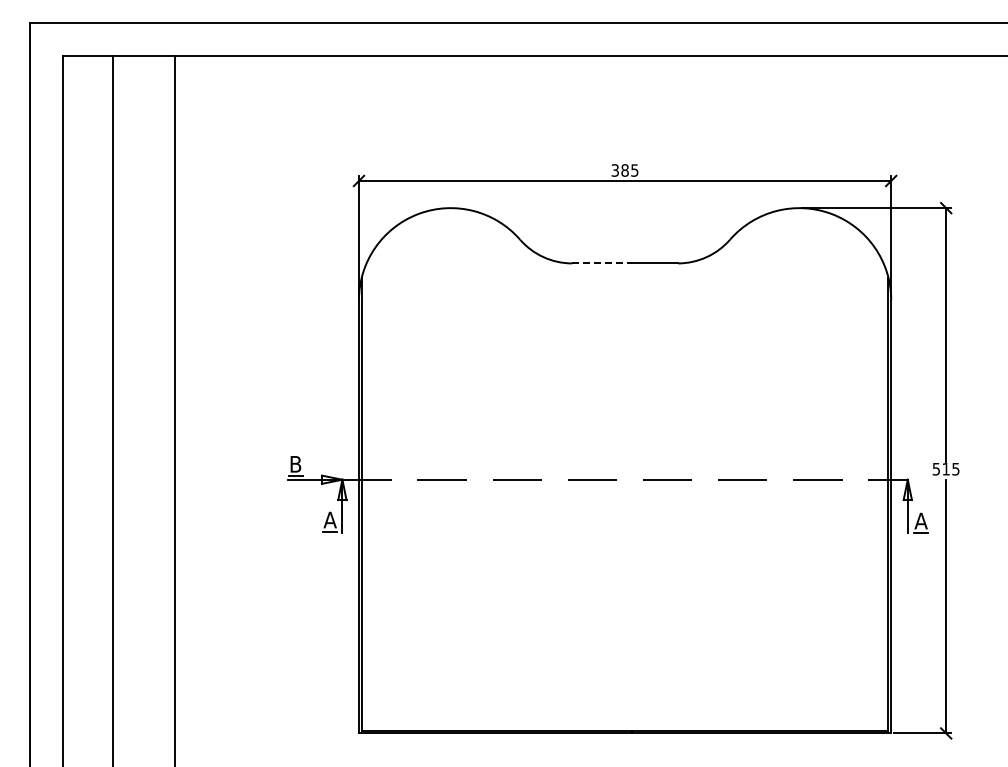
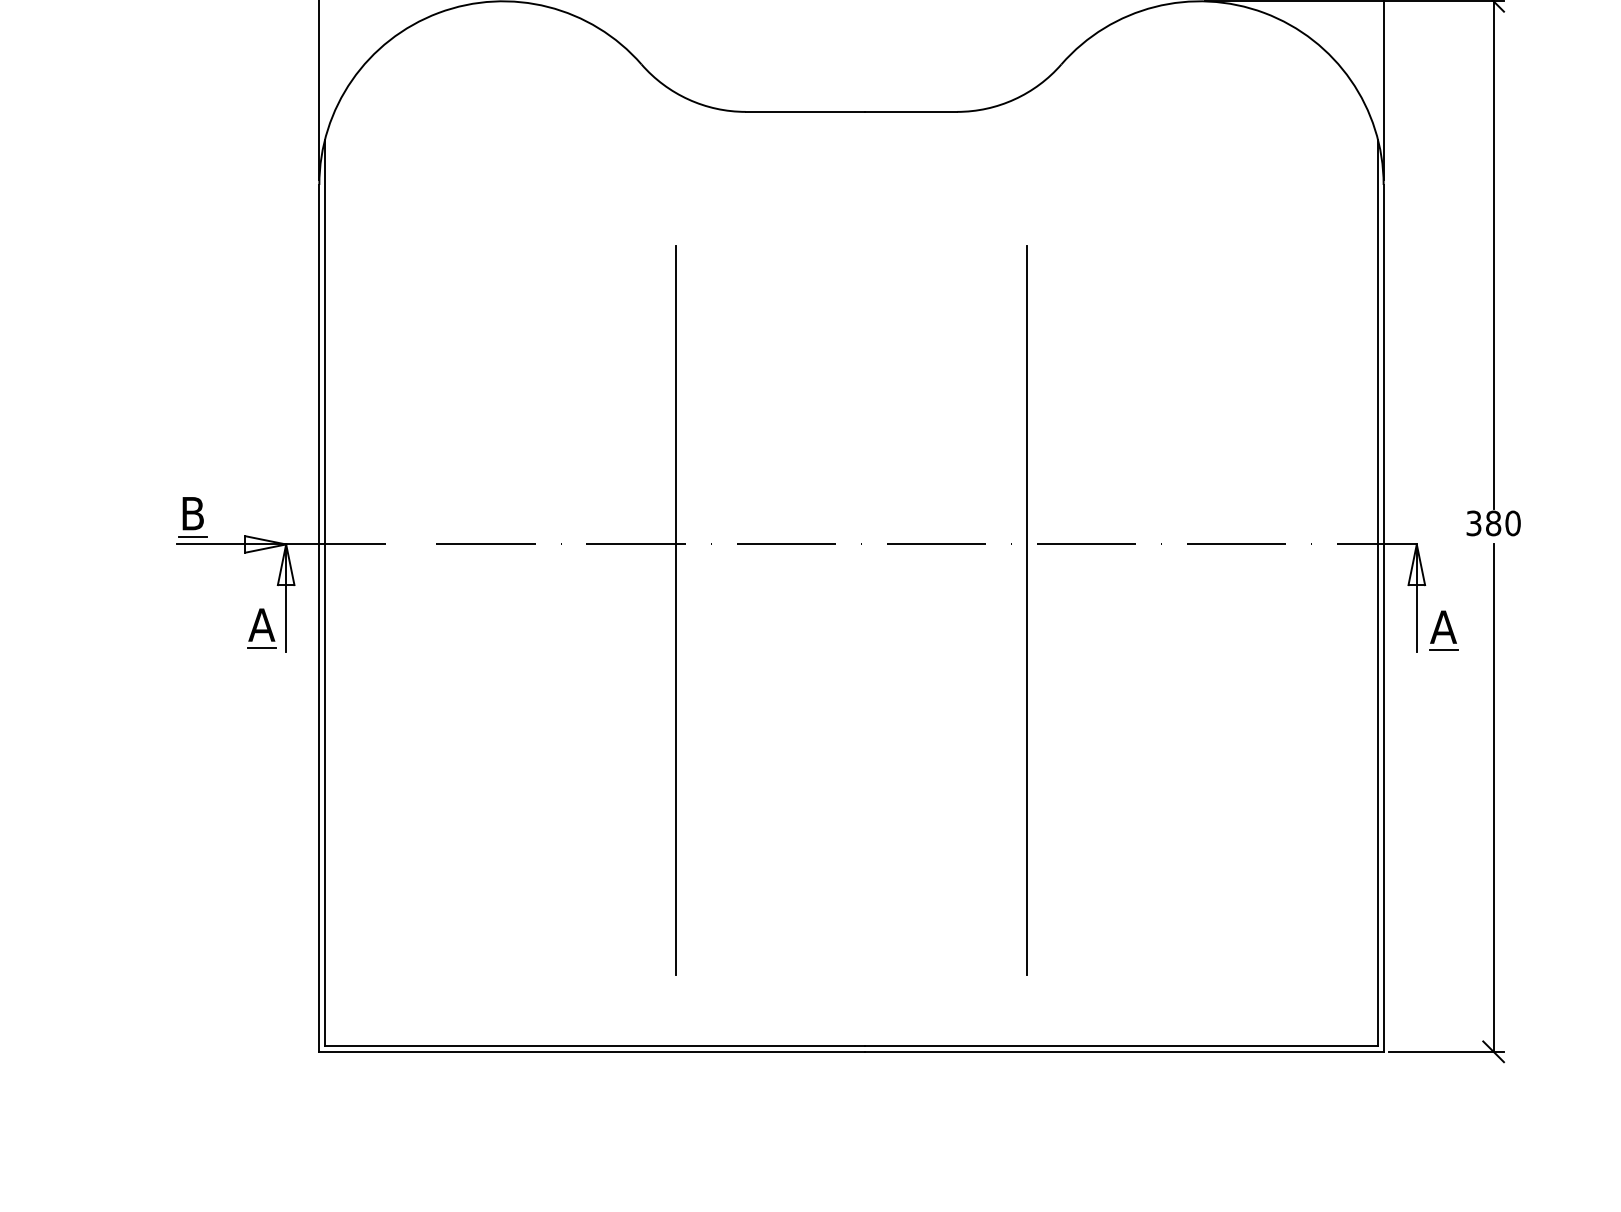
line: (602, 263) -> (806, 112), dashed -> solid
text: (946, 468) -> (1494, 521), 515 -> 380
line: (537, 512) -> (676, 609), added
line: (712, 512) -> (1026, 609), added

